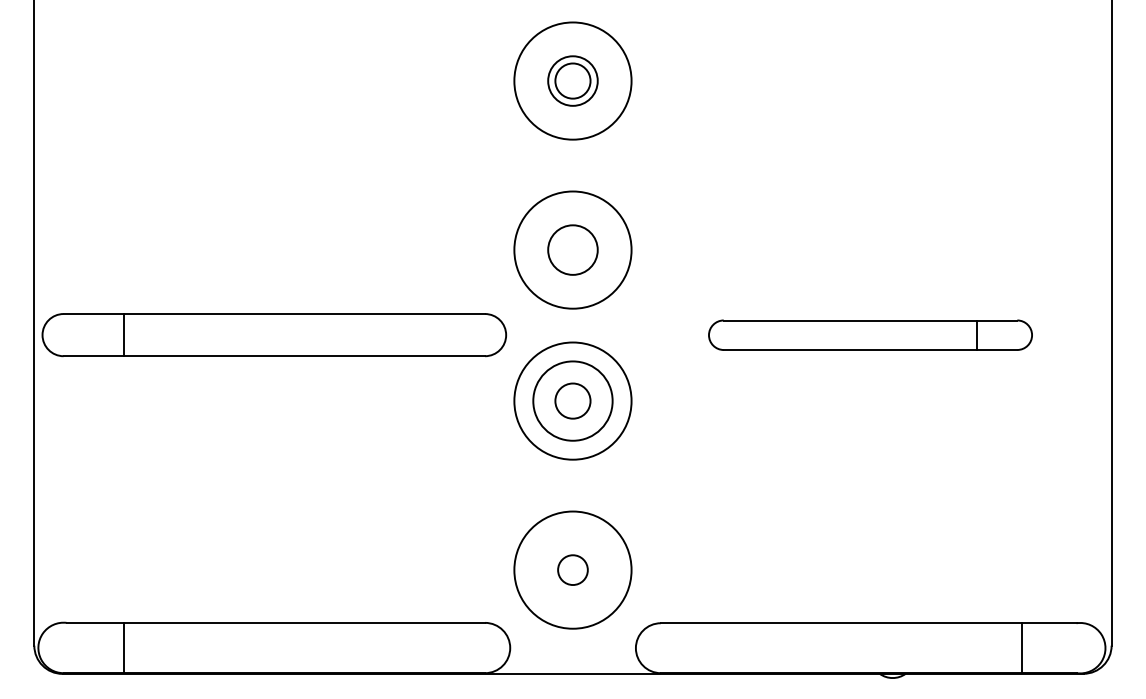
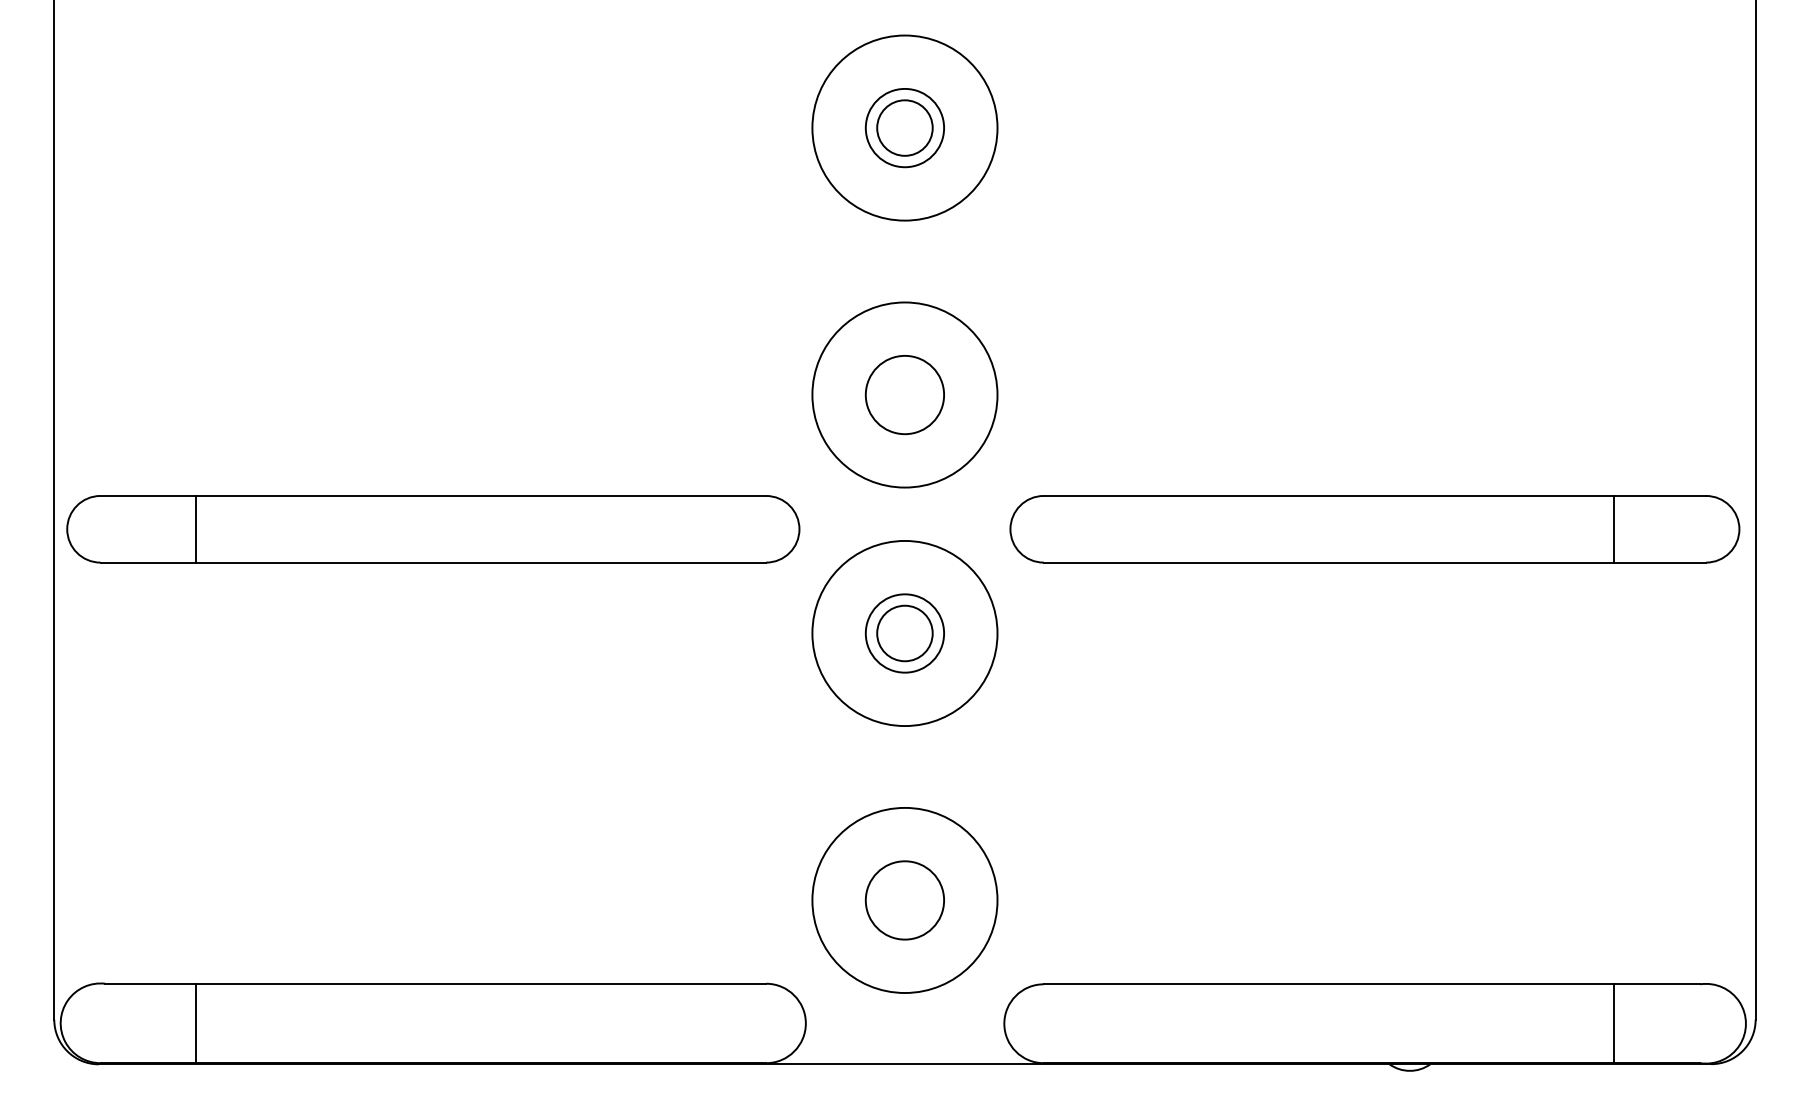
part: (870, 335) -> (1374, 529), size x1.43
circle: (572, 400) -> (904, 632), size x0.62
circle: (572, 569) -> (904, 899), size x1.67

